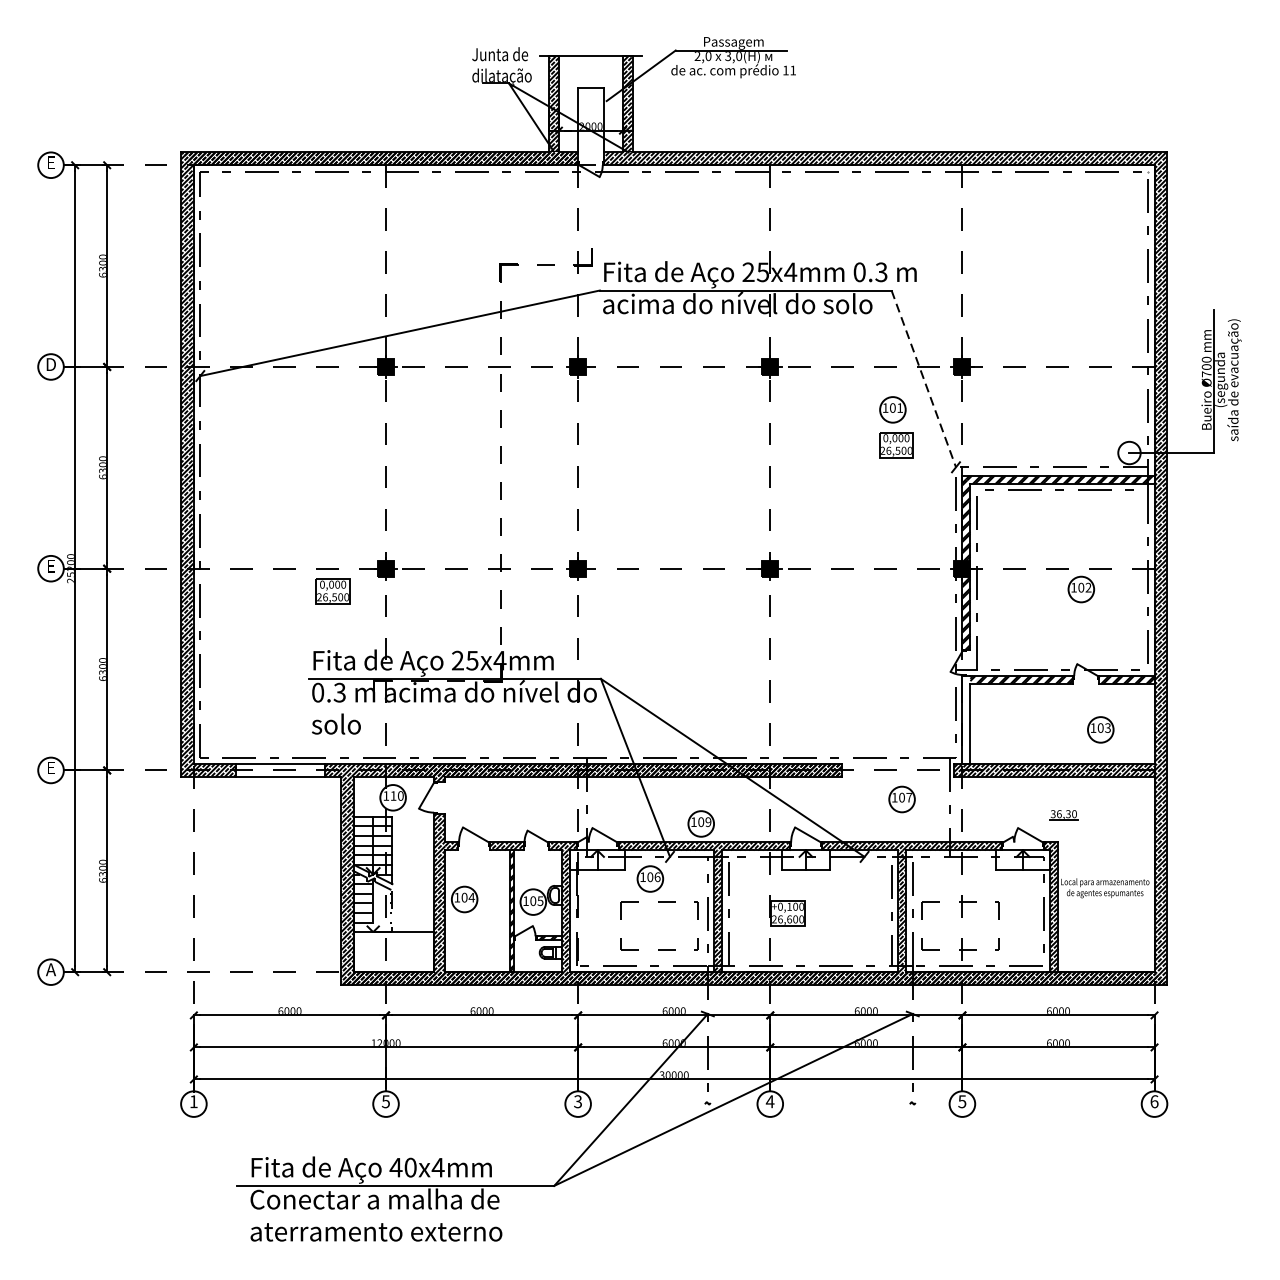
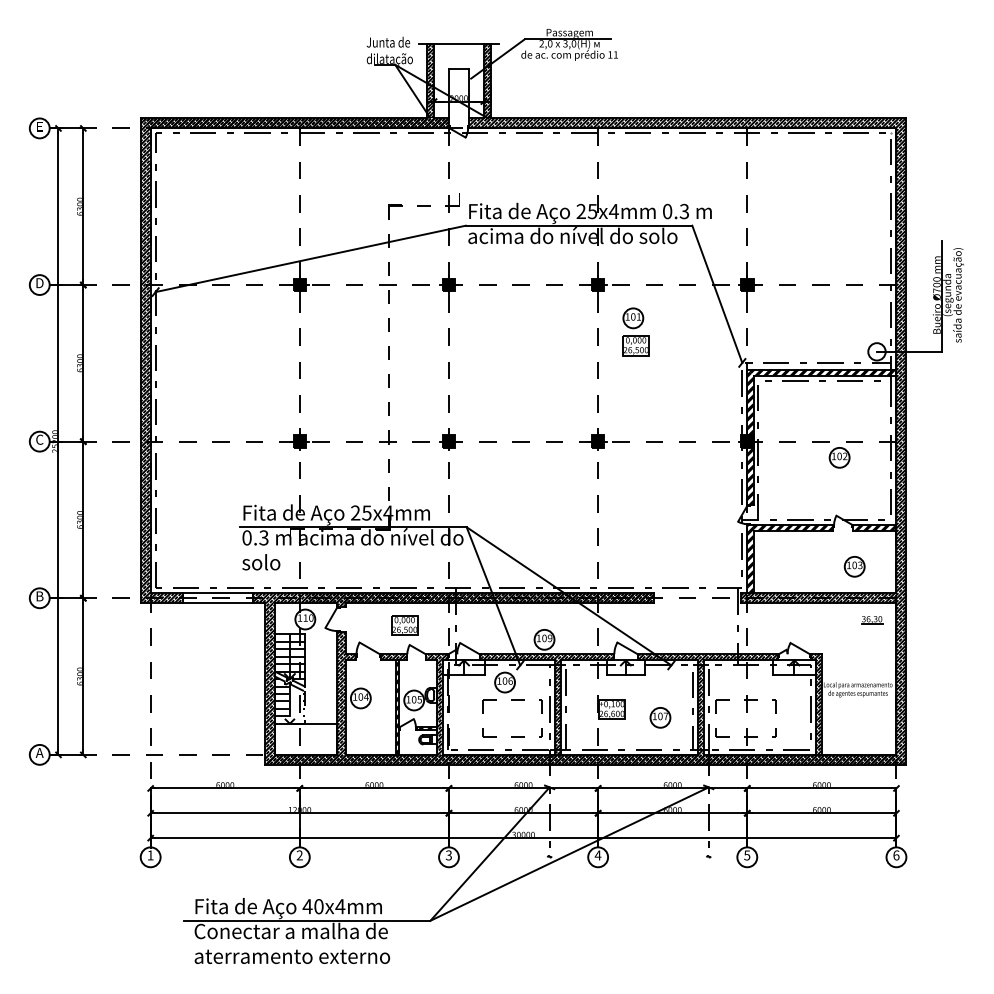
line: (924, 379) -> (717, 294), dashed -> solid
part: (895, 426) -> (635, 331), moved
text: (50, 565) -> (39, 439), E -> C
part: (332, 591) -> (404, 625), moved
hatch: (966, 719) -> (750, 558), added
text: (50, 768) -> (39, 596), E -> B
part: (902, 799) -> (660, 717), moved
part: (1064, 815) -> (872, 620), moved
text: (385, 1101) -> (299, 855), 5 -> 2

